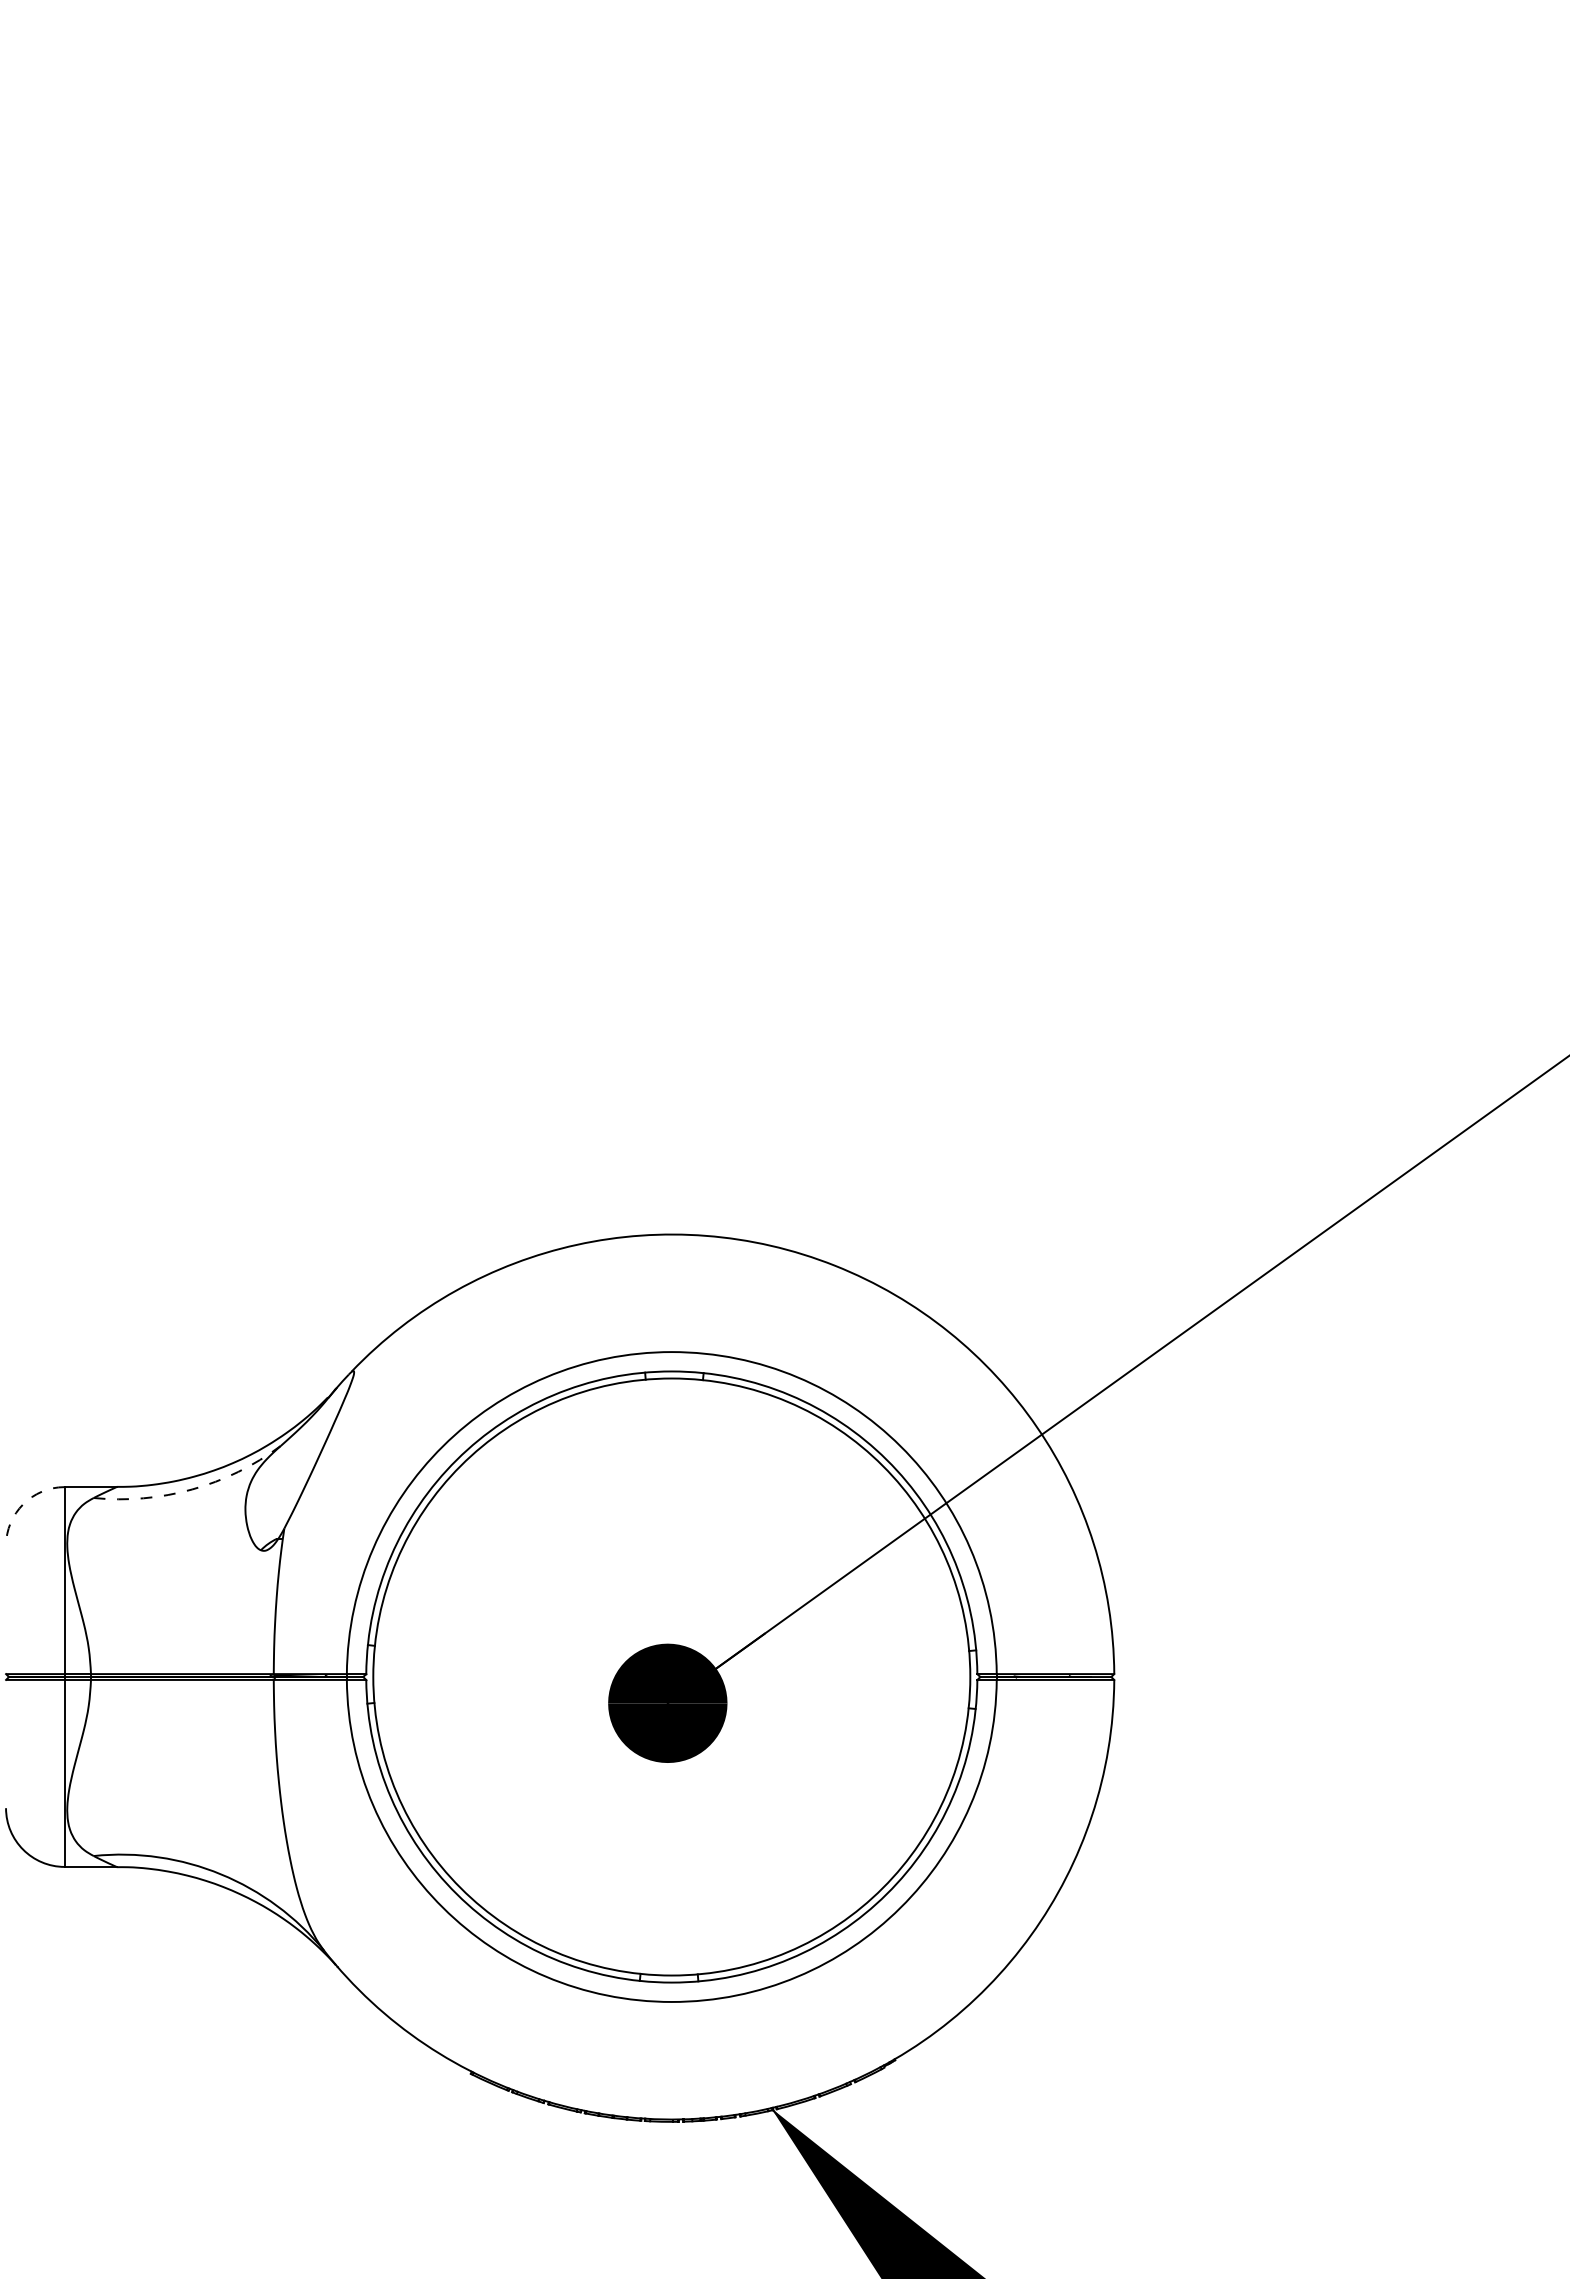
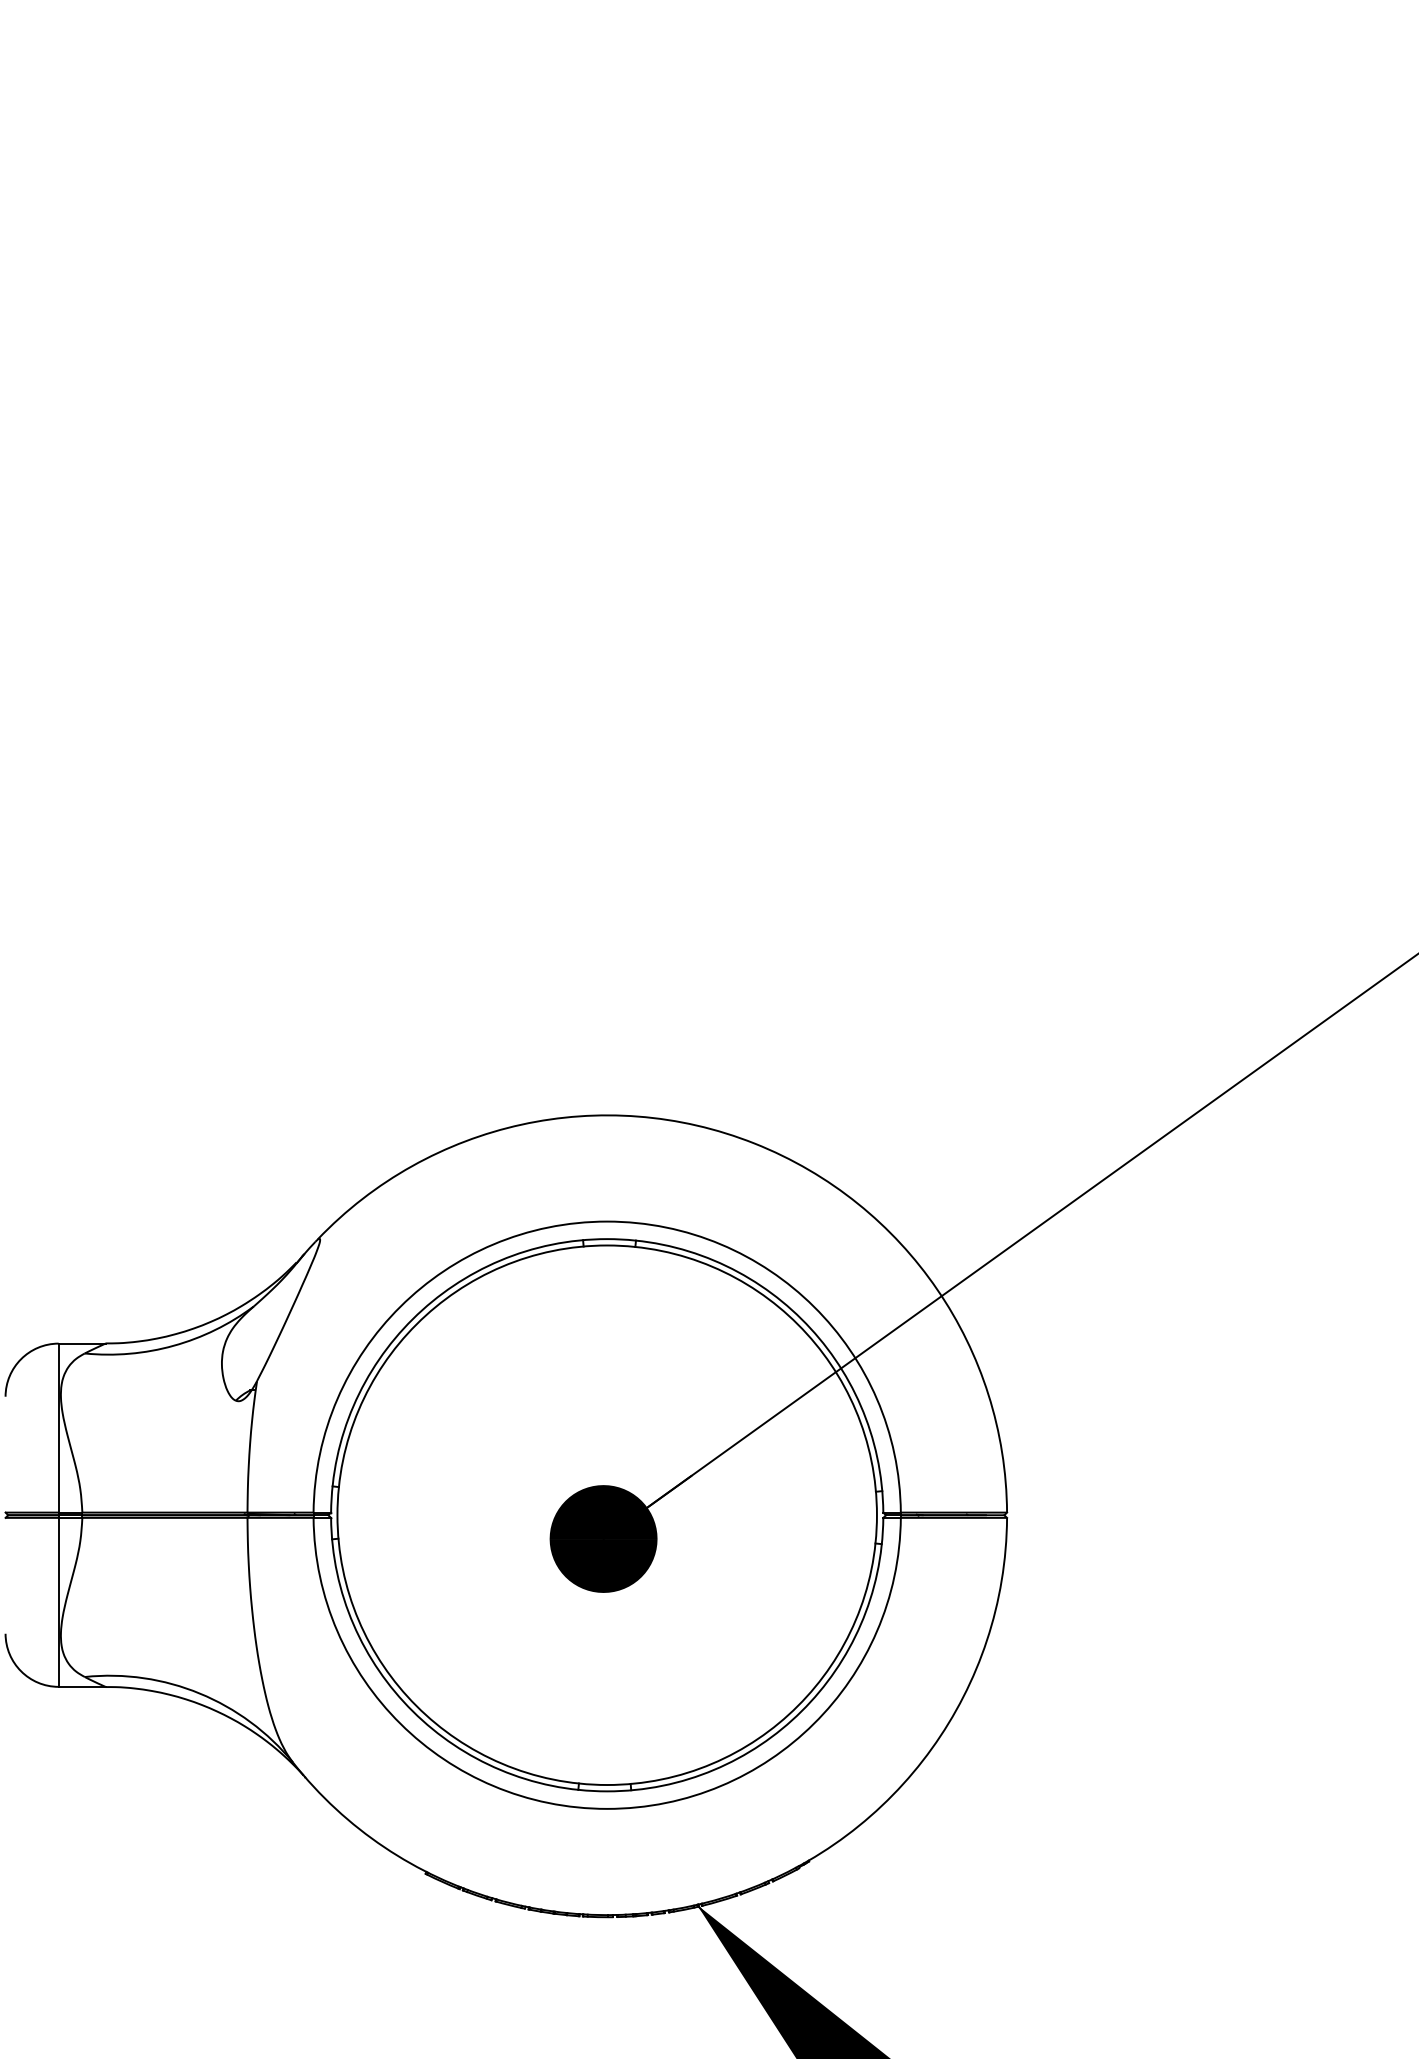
arc: (191, 1489) -> (173, 1345), dashed -> solid
arc: (23, 1504) -> (21, 1359), dashed -> solid

